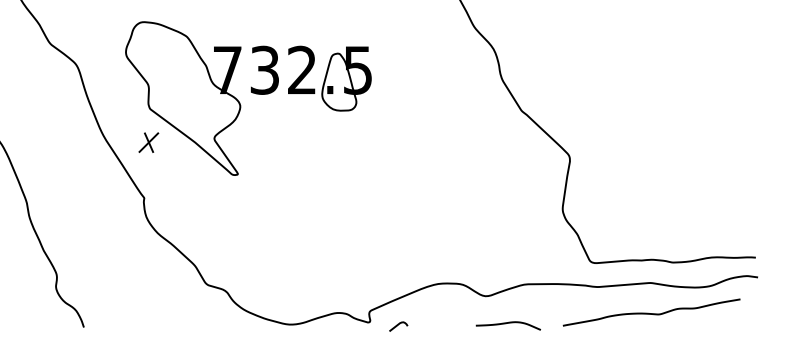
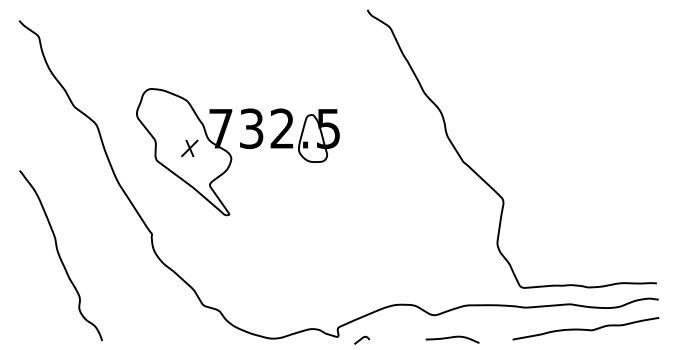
part: (148, 142) -> (189, 148), moved
curve: (649, 312) -> (584, 328), moved

